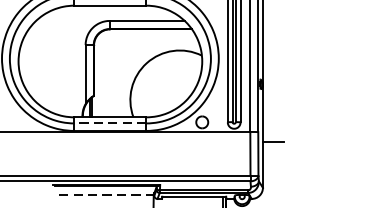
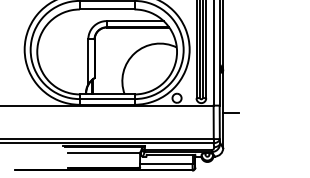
line: (109, 123) -> (106, 99), dashed -> solid
line: (106, 194) -> (104, 153), dashed -> solid

